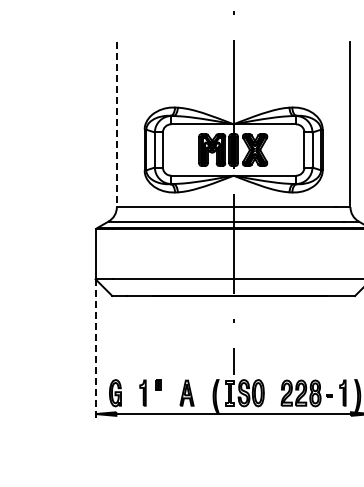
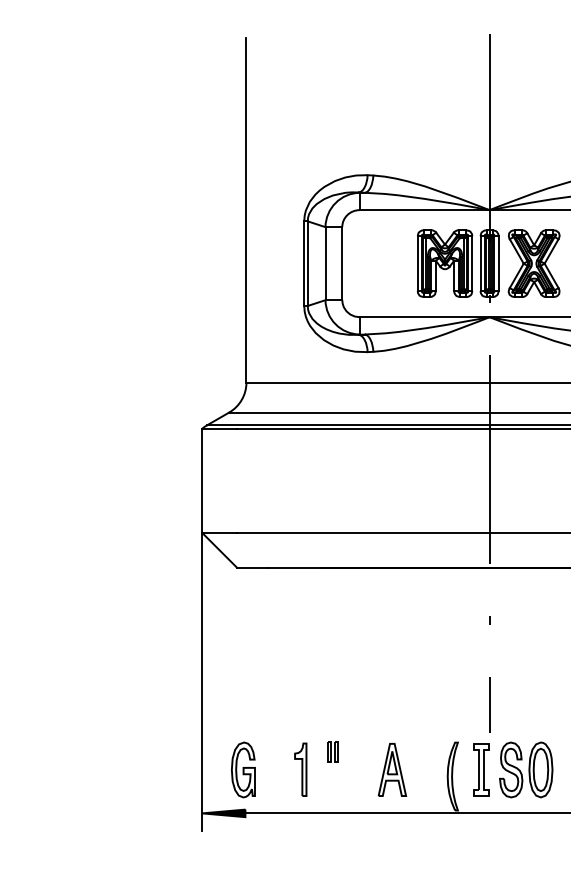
line: (116, 124) -> (245, 210), dashed -> solid
line: (95, 350) -> (201, 681), dashed -> solid

